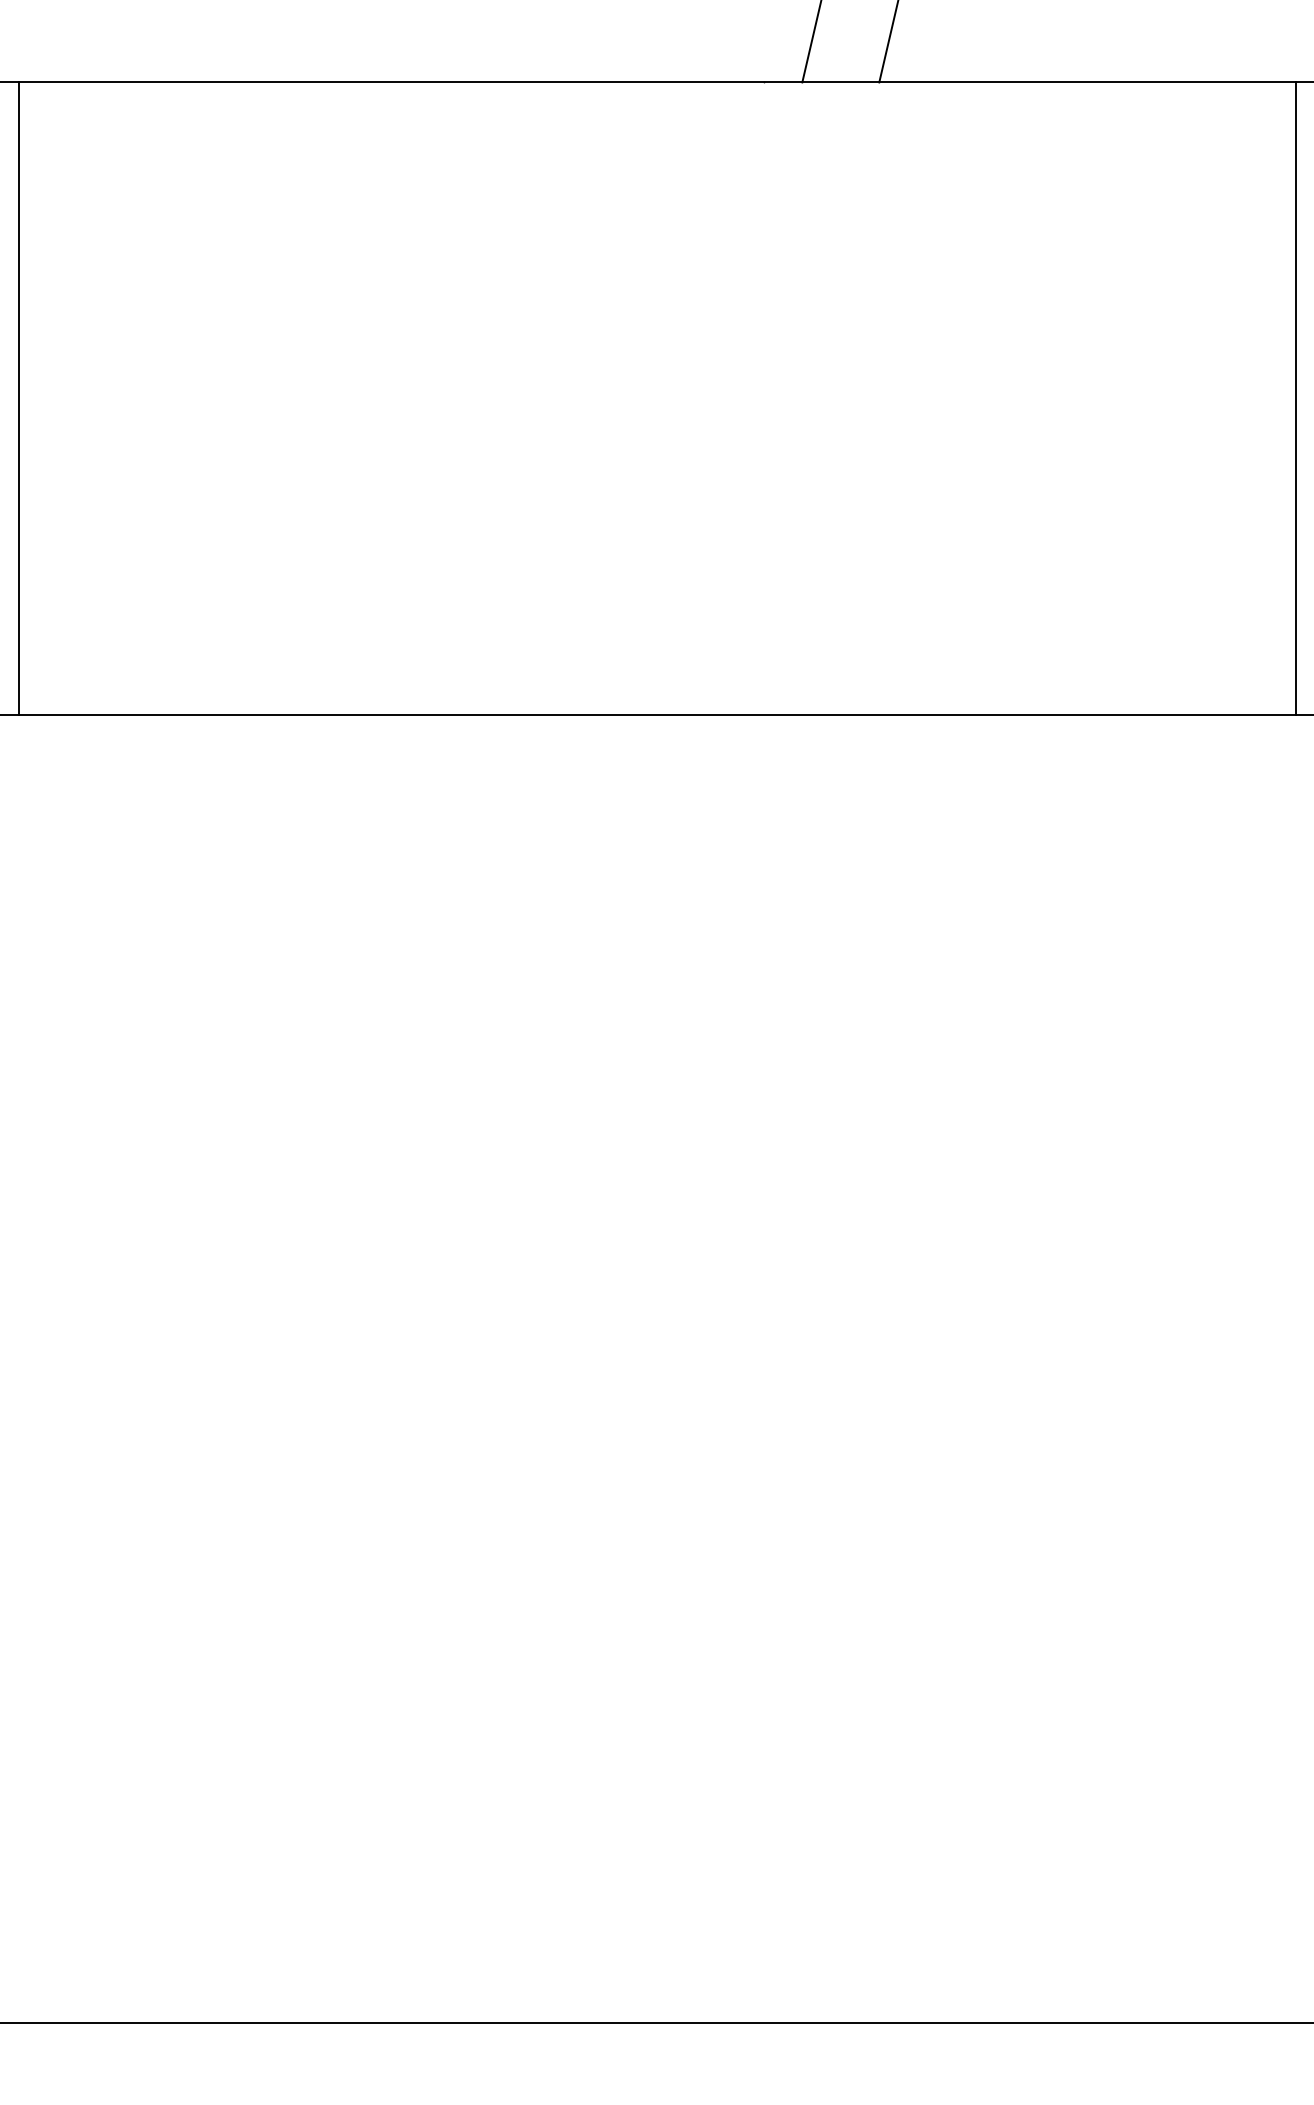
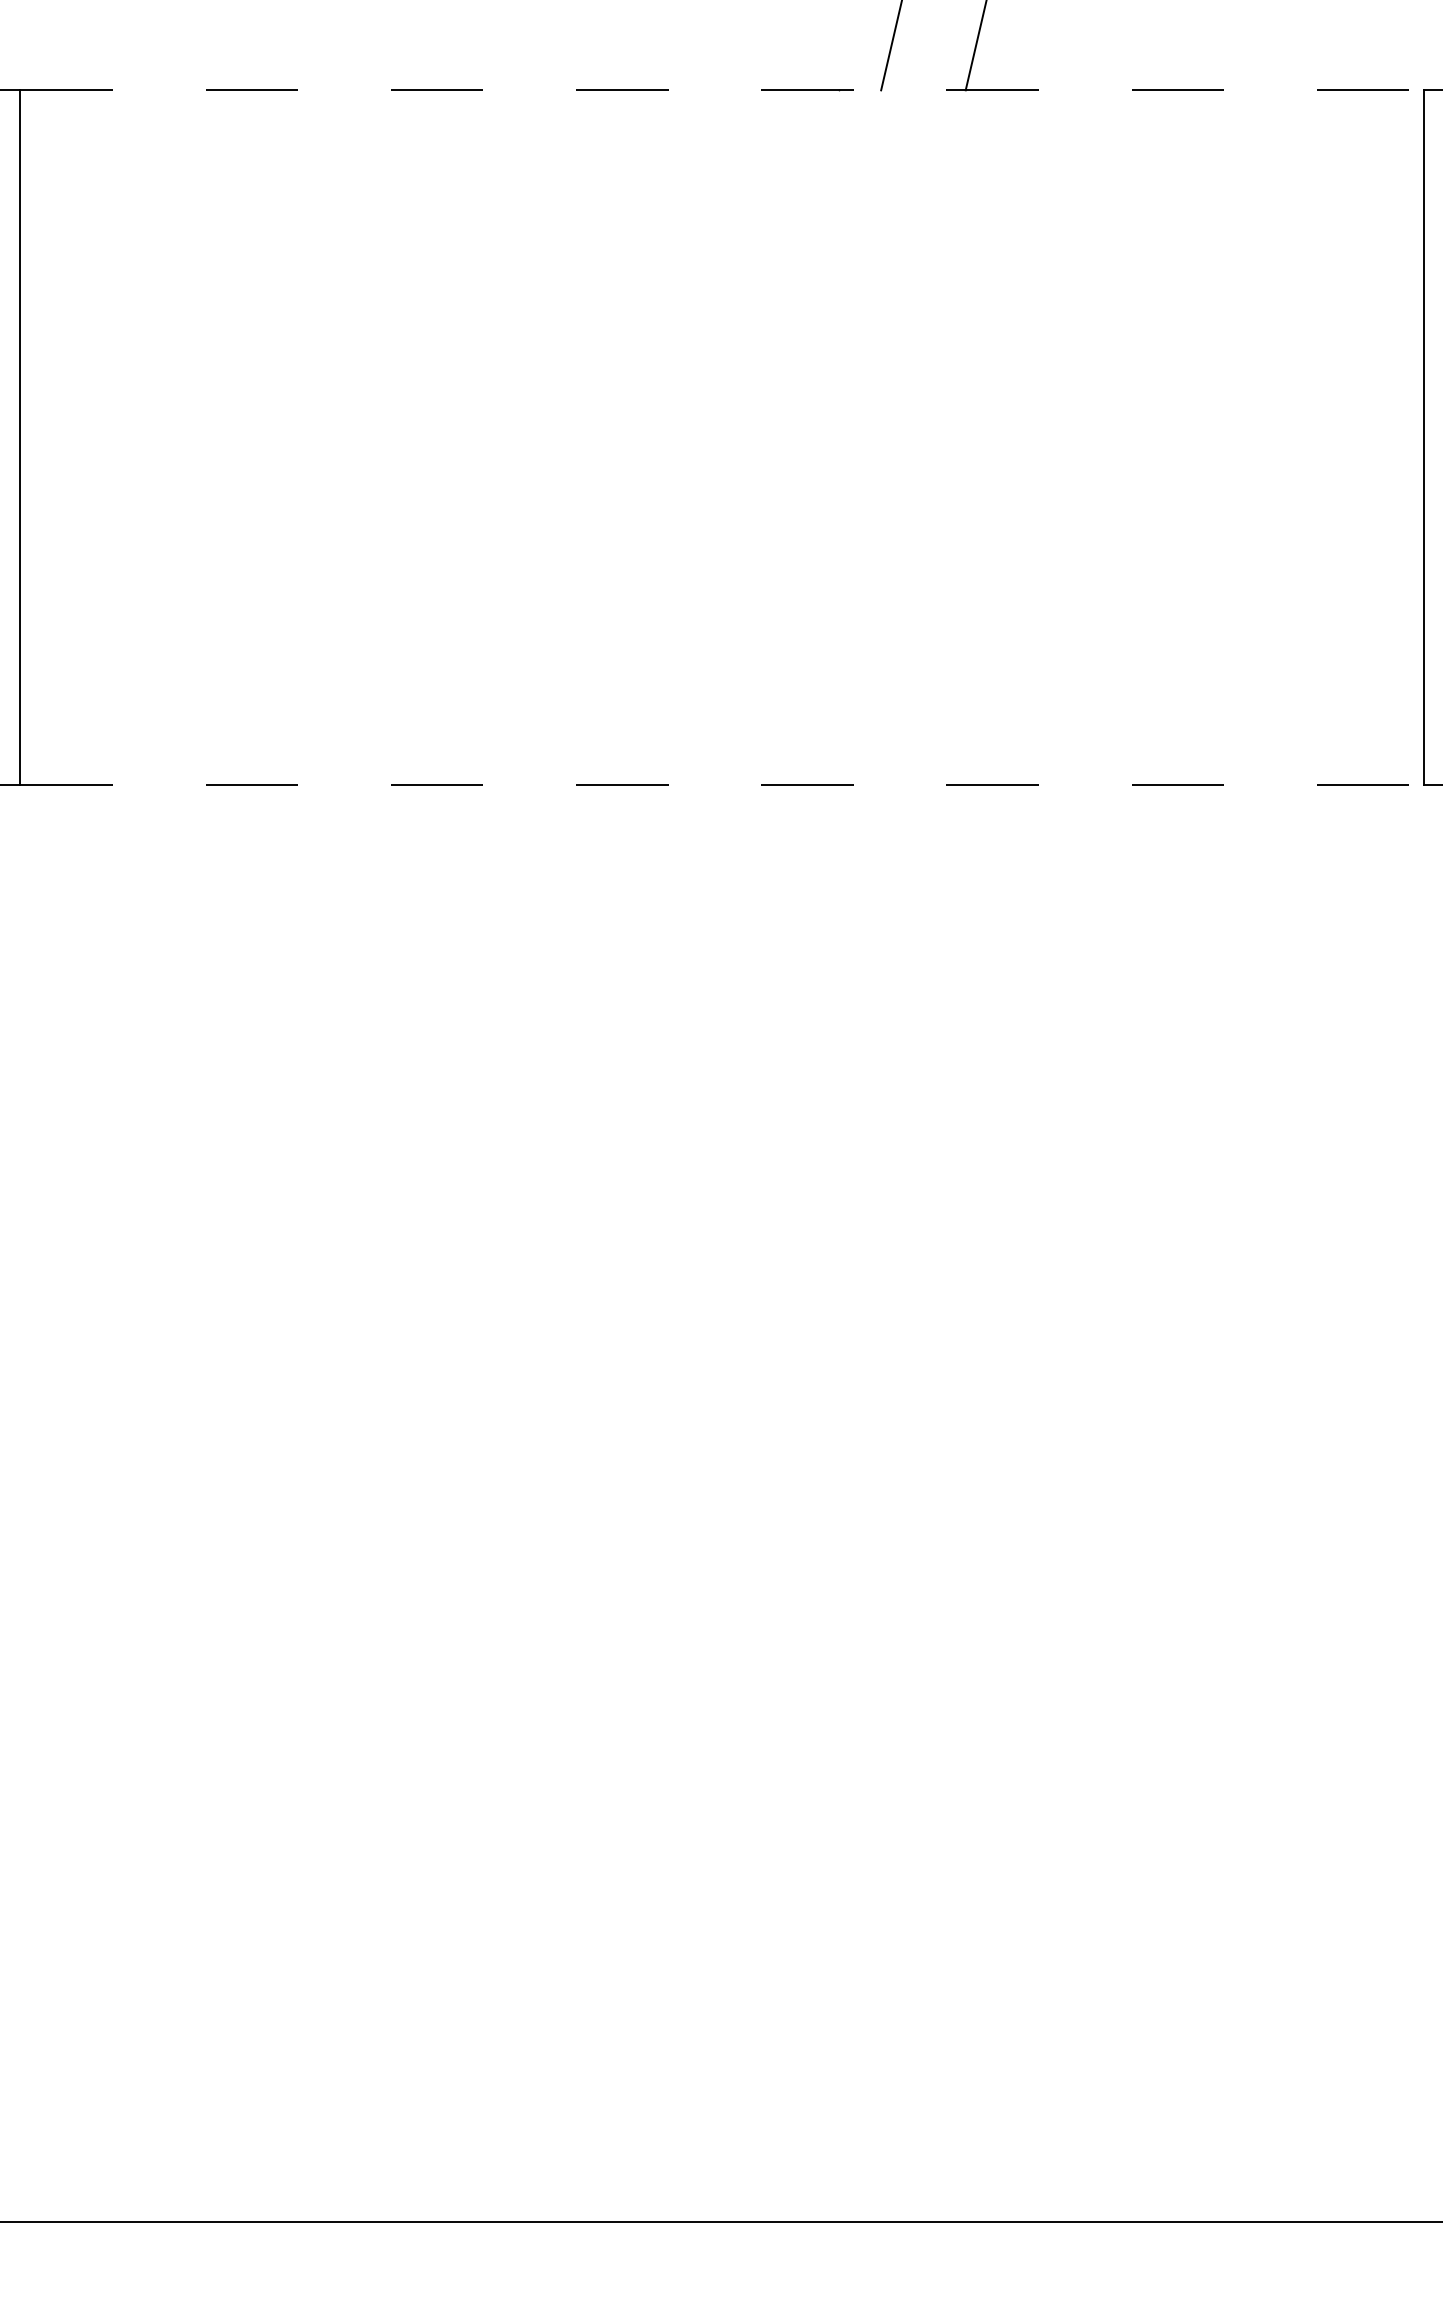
line: (657, 82) -> (722, 90), solid -> dashed
line: (657, 714) -> (722, 784), solid -> dashed

